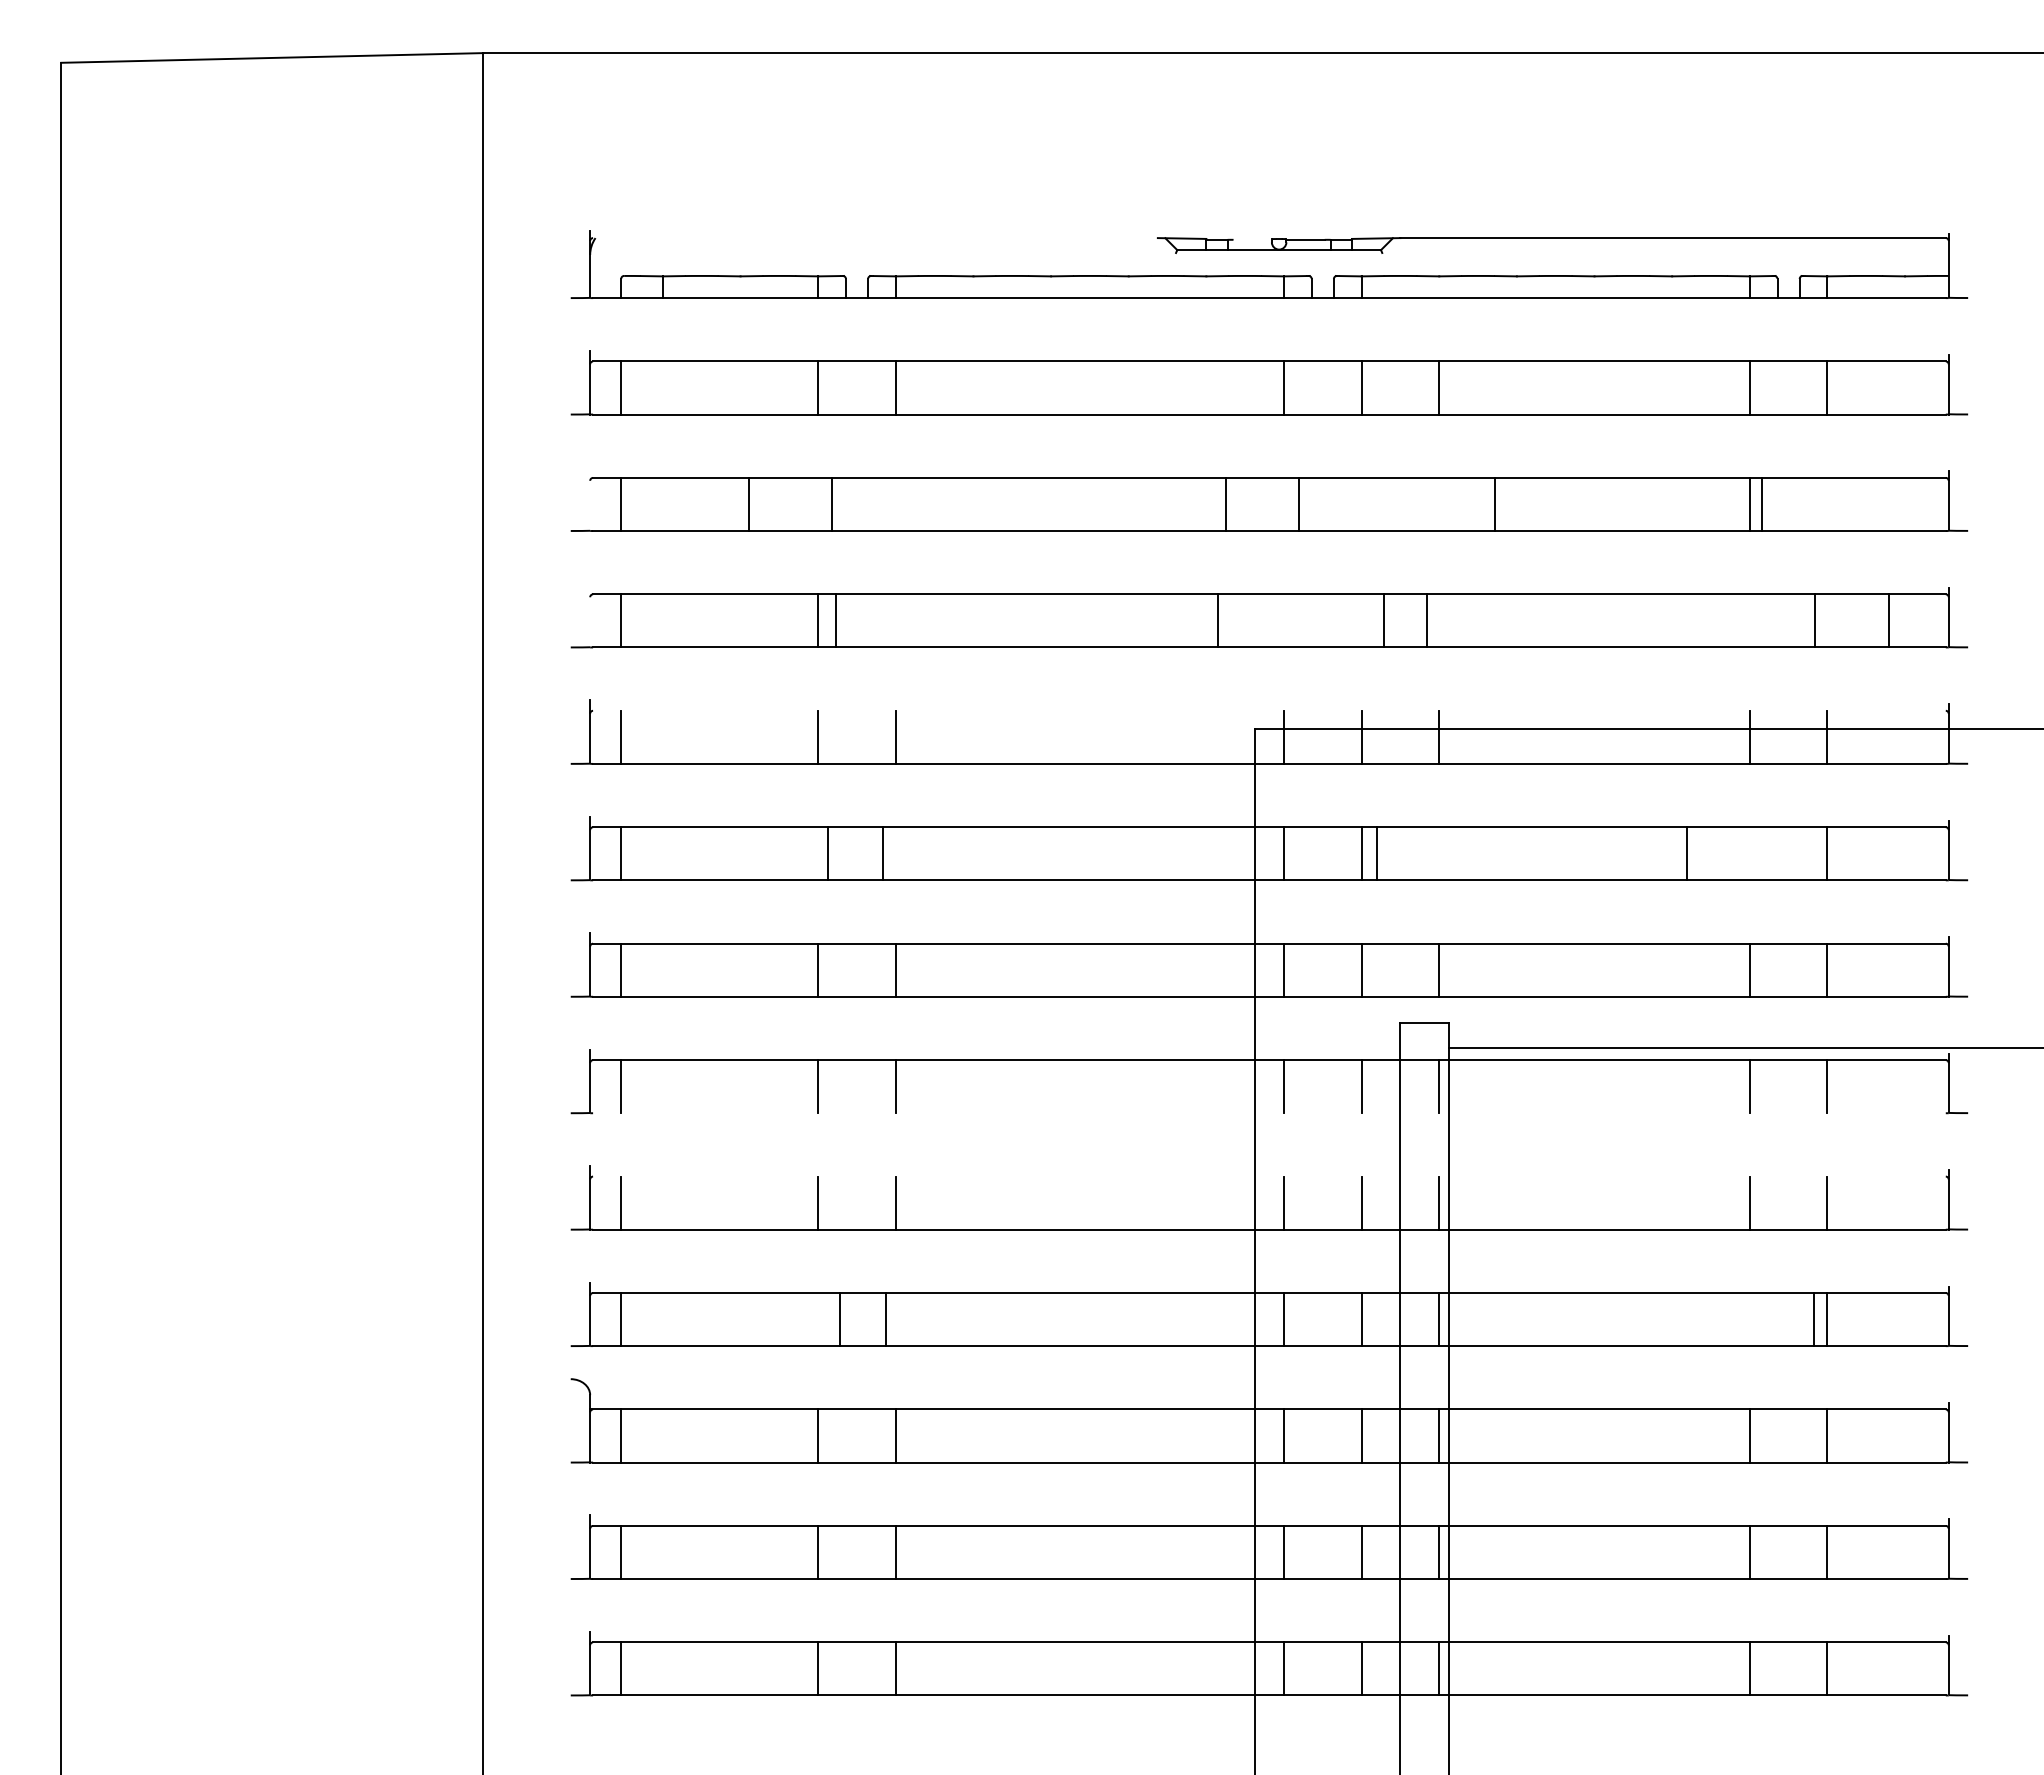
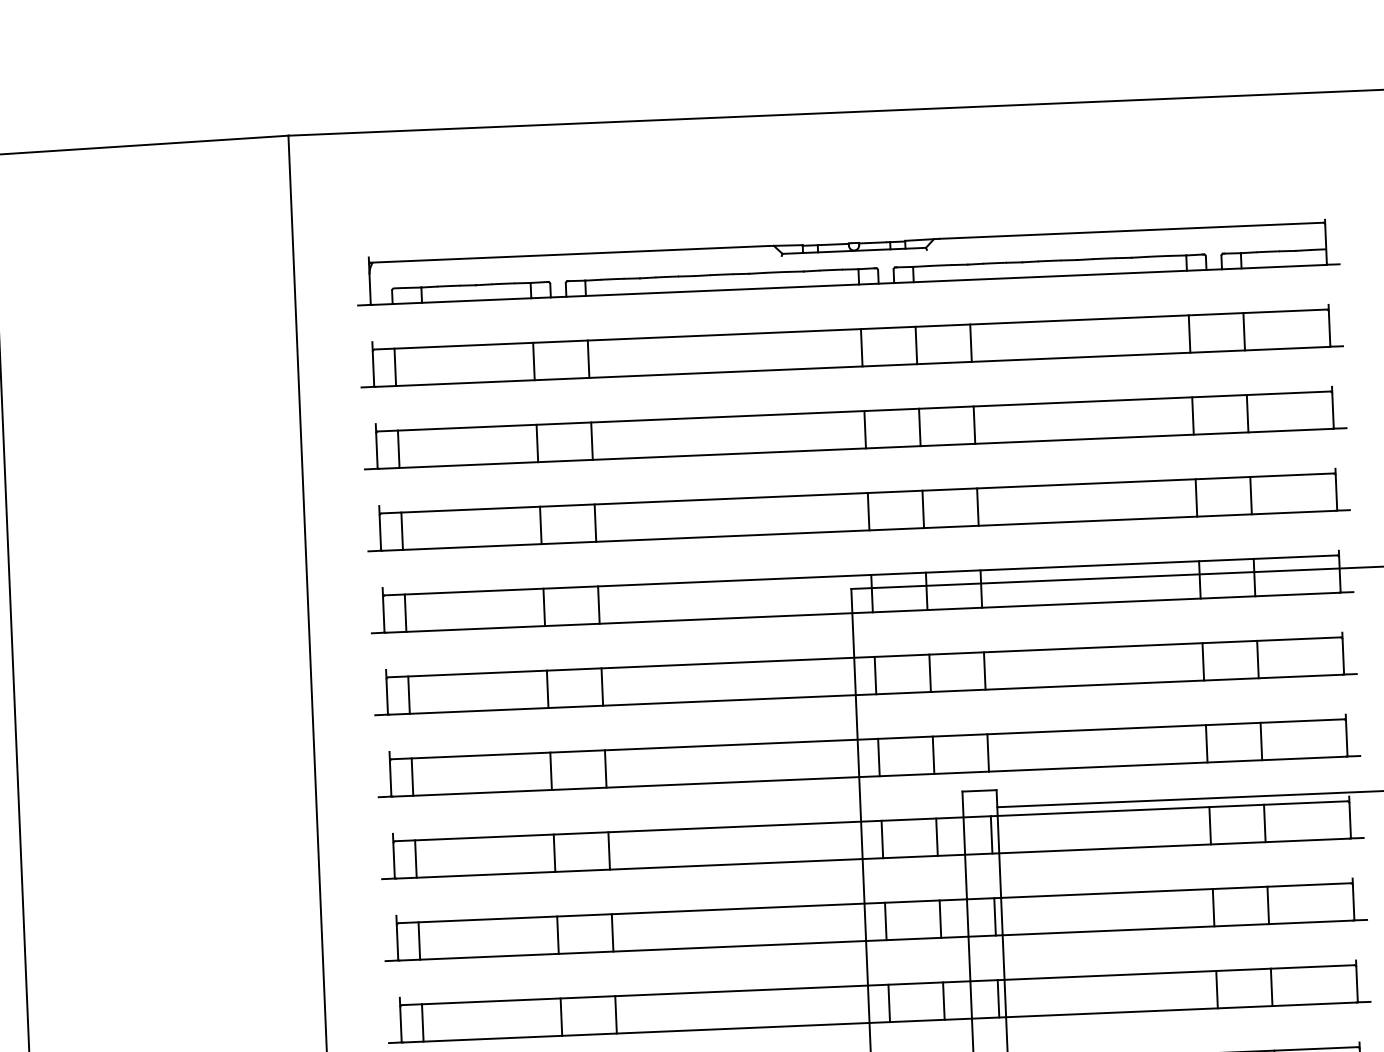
line: (875, 238) -> (569, 254), added
line: (1252, 239) -> (835, 244), added
line: (590, 498) -> (376, 446), added
line: (749, 504) -> (537, 443), moved
line: (831, 504) -> (591, 441), moved
line: (1226, 504) -> (865, 429), moved
line: (1298, 504) -> (919, 427), moved
line: (1495, 504) -> (974, 425), moved
line: (1762, 504) -> (1247, 413), moved
line: (590, 614) -> (380, 527), added
line: (835, 620) -> (595, 522), moved
line: (1218, 620) -> (868, 511), moved
line: (1384, 620) -> (978, 506), moved
line: (1426, 620) -> (923, 509), moved
line: (1814, 620) -> (1196, 497), moved
line: (1889, 620) -> (1251, 495), moved
line: (1269, 710) -> (861, 575), added
line: (827, 853) -> (602, 686), moved
line: (883, 853) -> (547, 689), moved
line: (1377, 853) -> (984, 670), moved
line: (1686, 853) -> (1203, 661), moved
line: (1269, 1113) -> (872, 858), added
line: (1269, 1176) -> (874, 903), added
line: (839, 1319) -> (615, 1014), moved
line: (886, 1319) -> (561, 1017), moved
line: (1813, 1319) -> (1216, 989), moved

